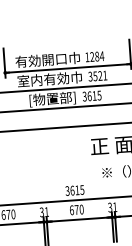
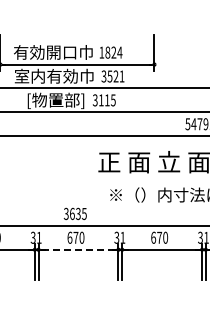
text: (94, 56) -> (110, 52), 1284 -> 1824
text: (89, 96) -> (101, 100), 3615 -> 3115
text: (76, 190) -> (77, 213), 3615 -> 3635
line: (79, 219) -> (78, 249), solid -> dashed

